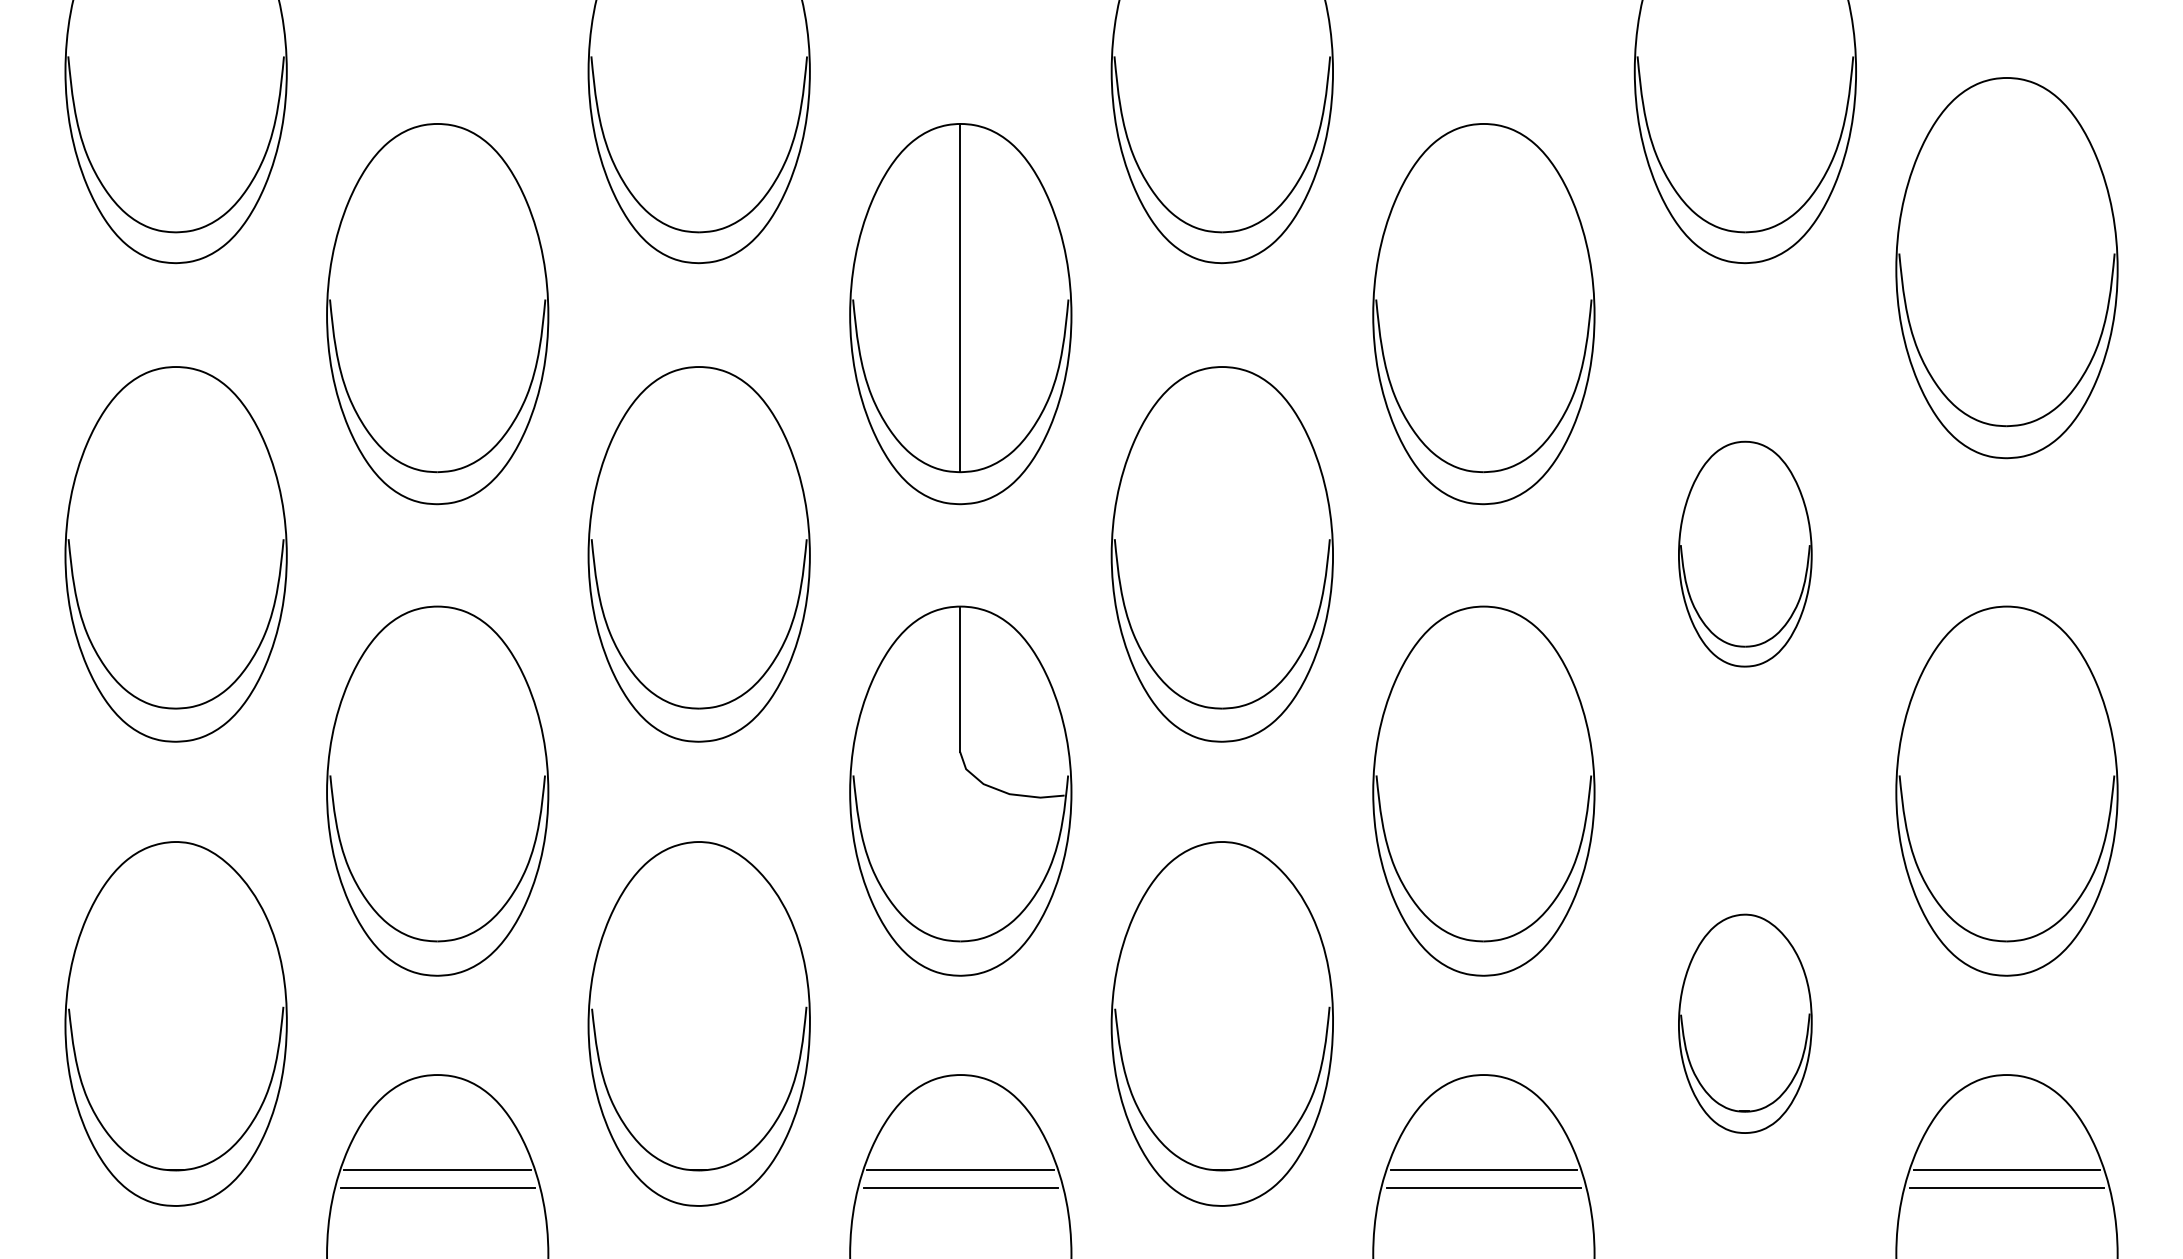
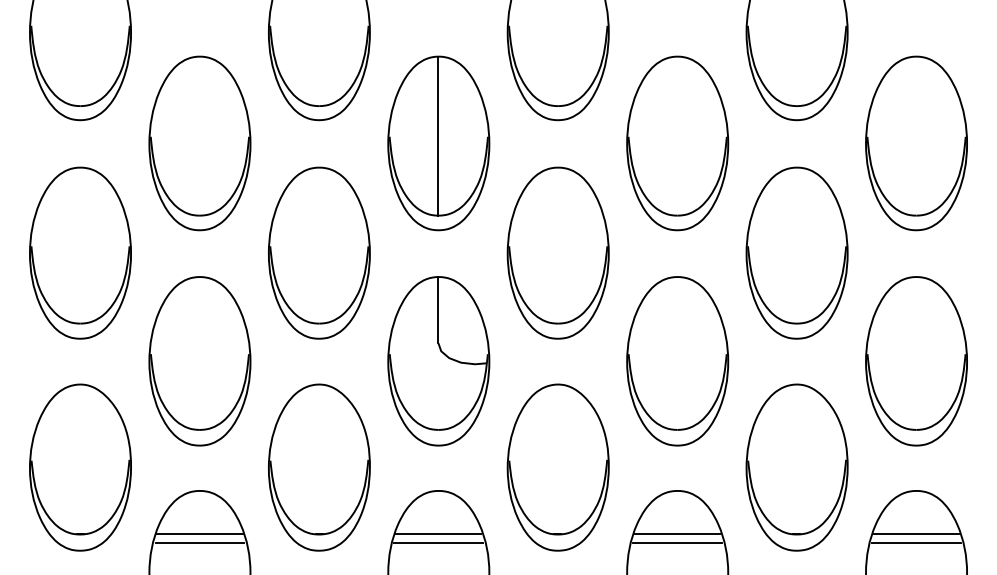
part: (2006, 268) -> (916, 143), moved
part: (1744, 552) -> (796, 252), size x1.67
part: (1744, 1023) -> (796, 467), size x1.67

